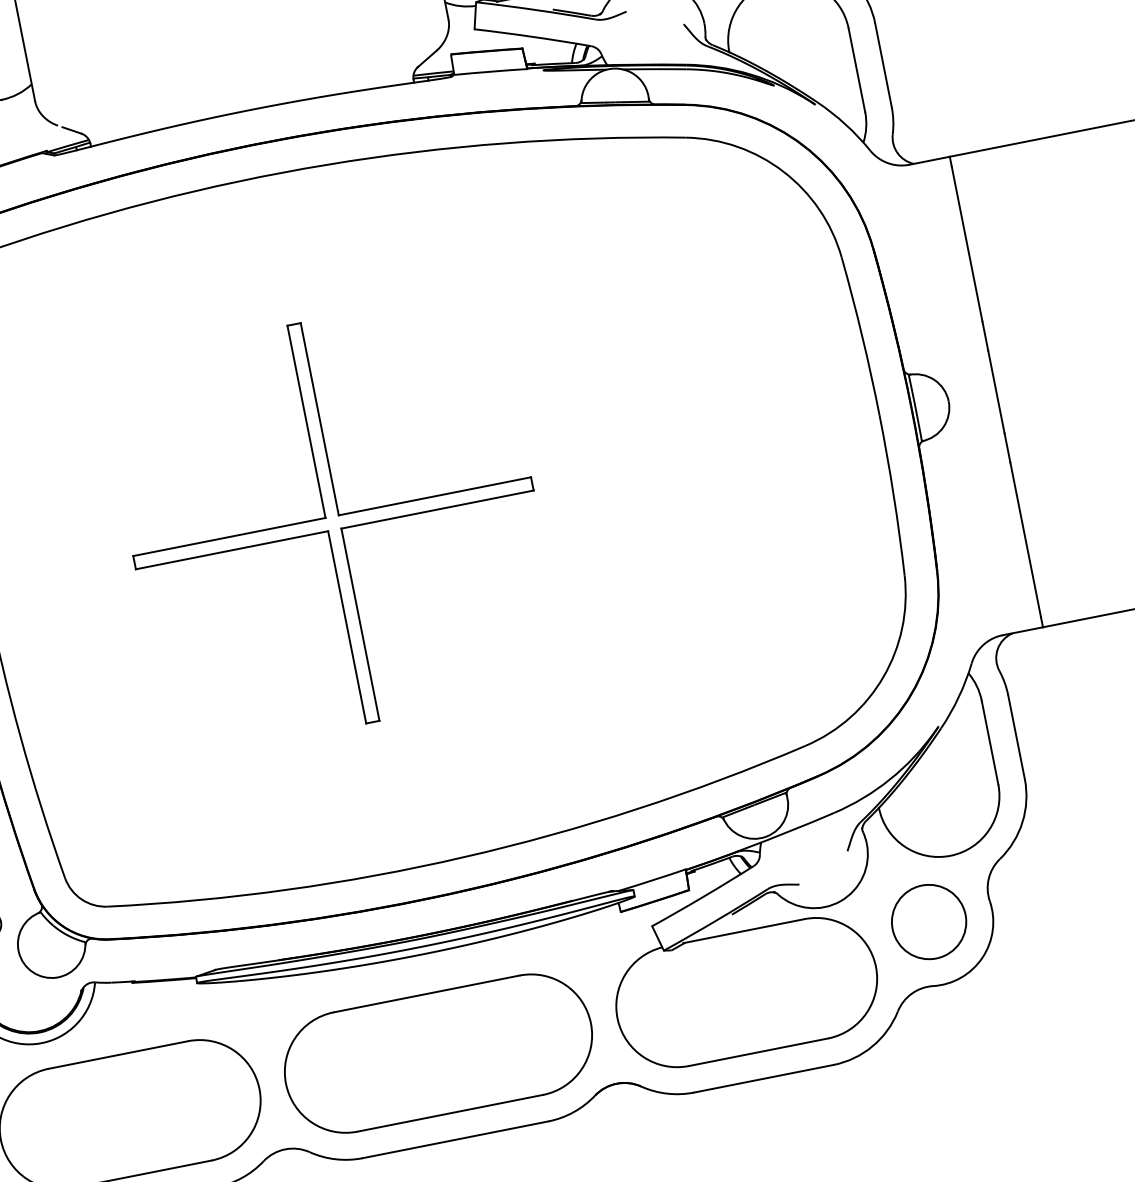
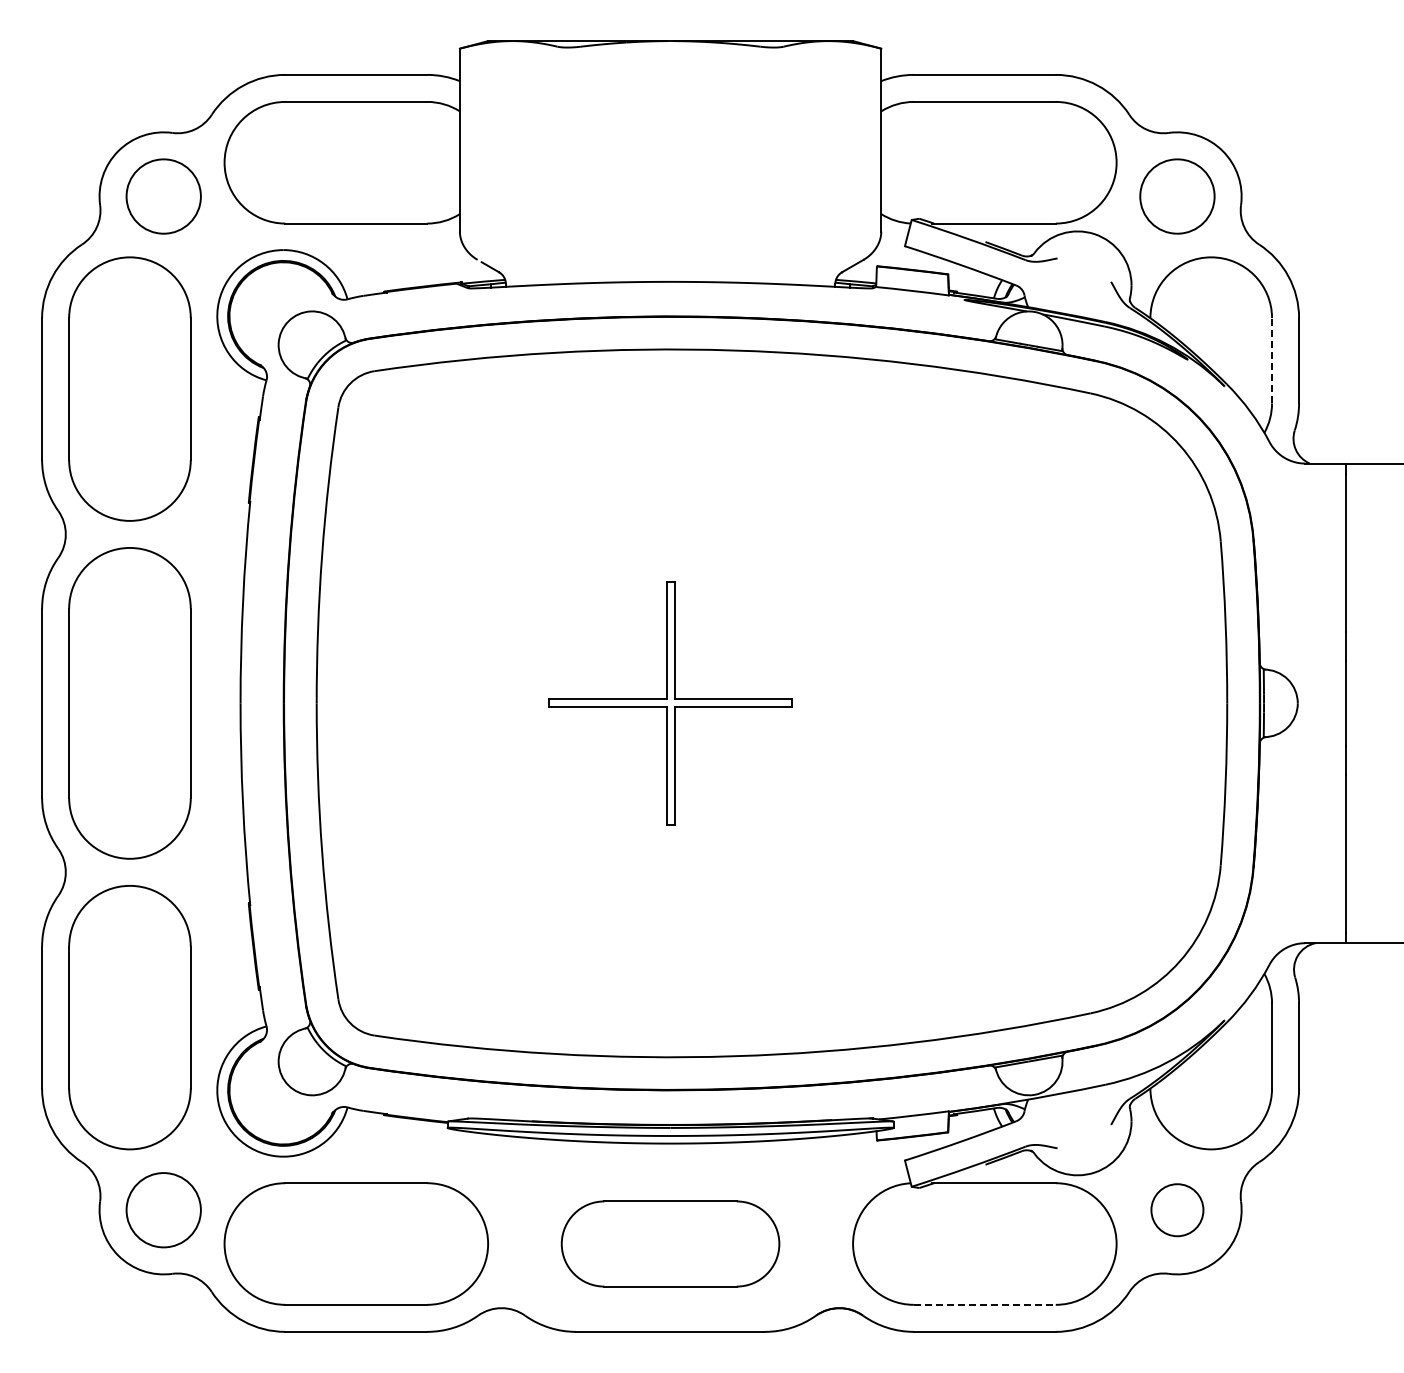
line: (857, 70) -> (1272, 360), solid -> dashed
part: (333, 523) -> (670, 703), size x0.6
circle: (929, 922) -> (1177, 1210), size x0.7
line: (758, 1051) -> (984, 1304), solid -> dashed
part: (438, 1053) -> (670, 1243), size x0.7

